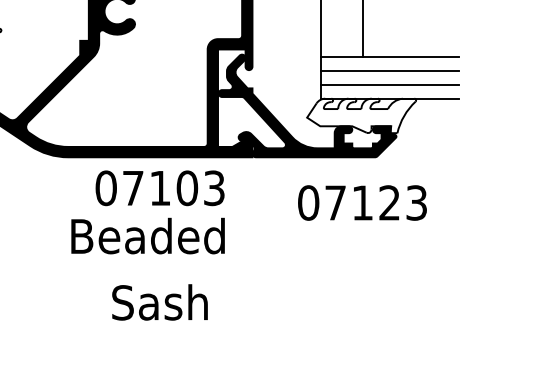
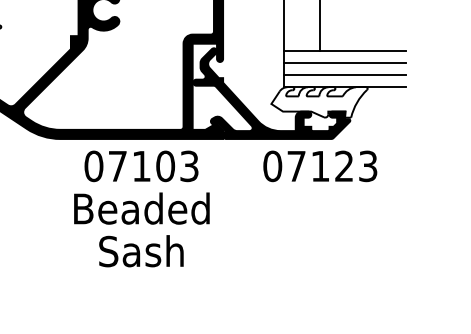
text: (362, 203) -> (320, 166), moved
text: (147, 235) -> (141, 208), moved
text: (160, 302) -> (141, 251), moved

